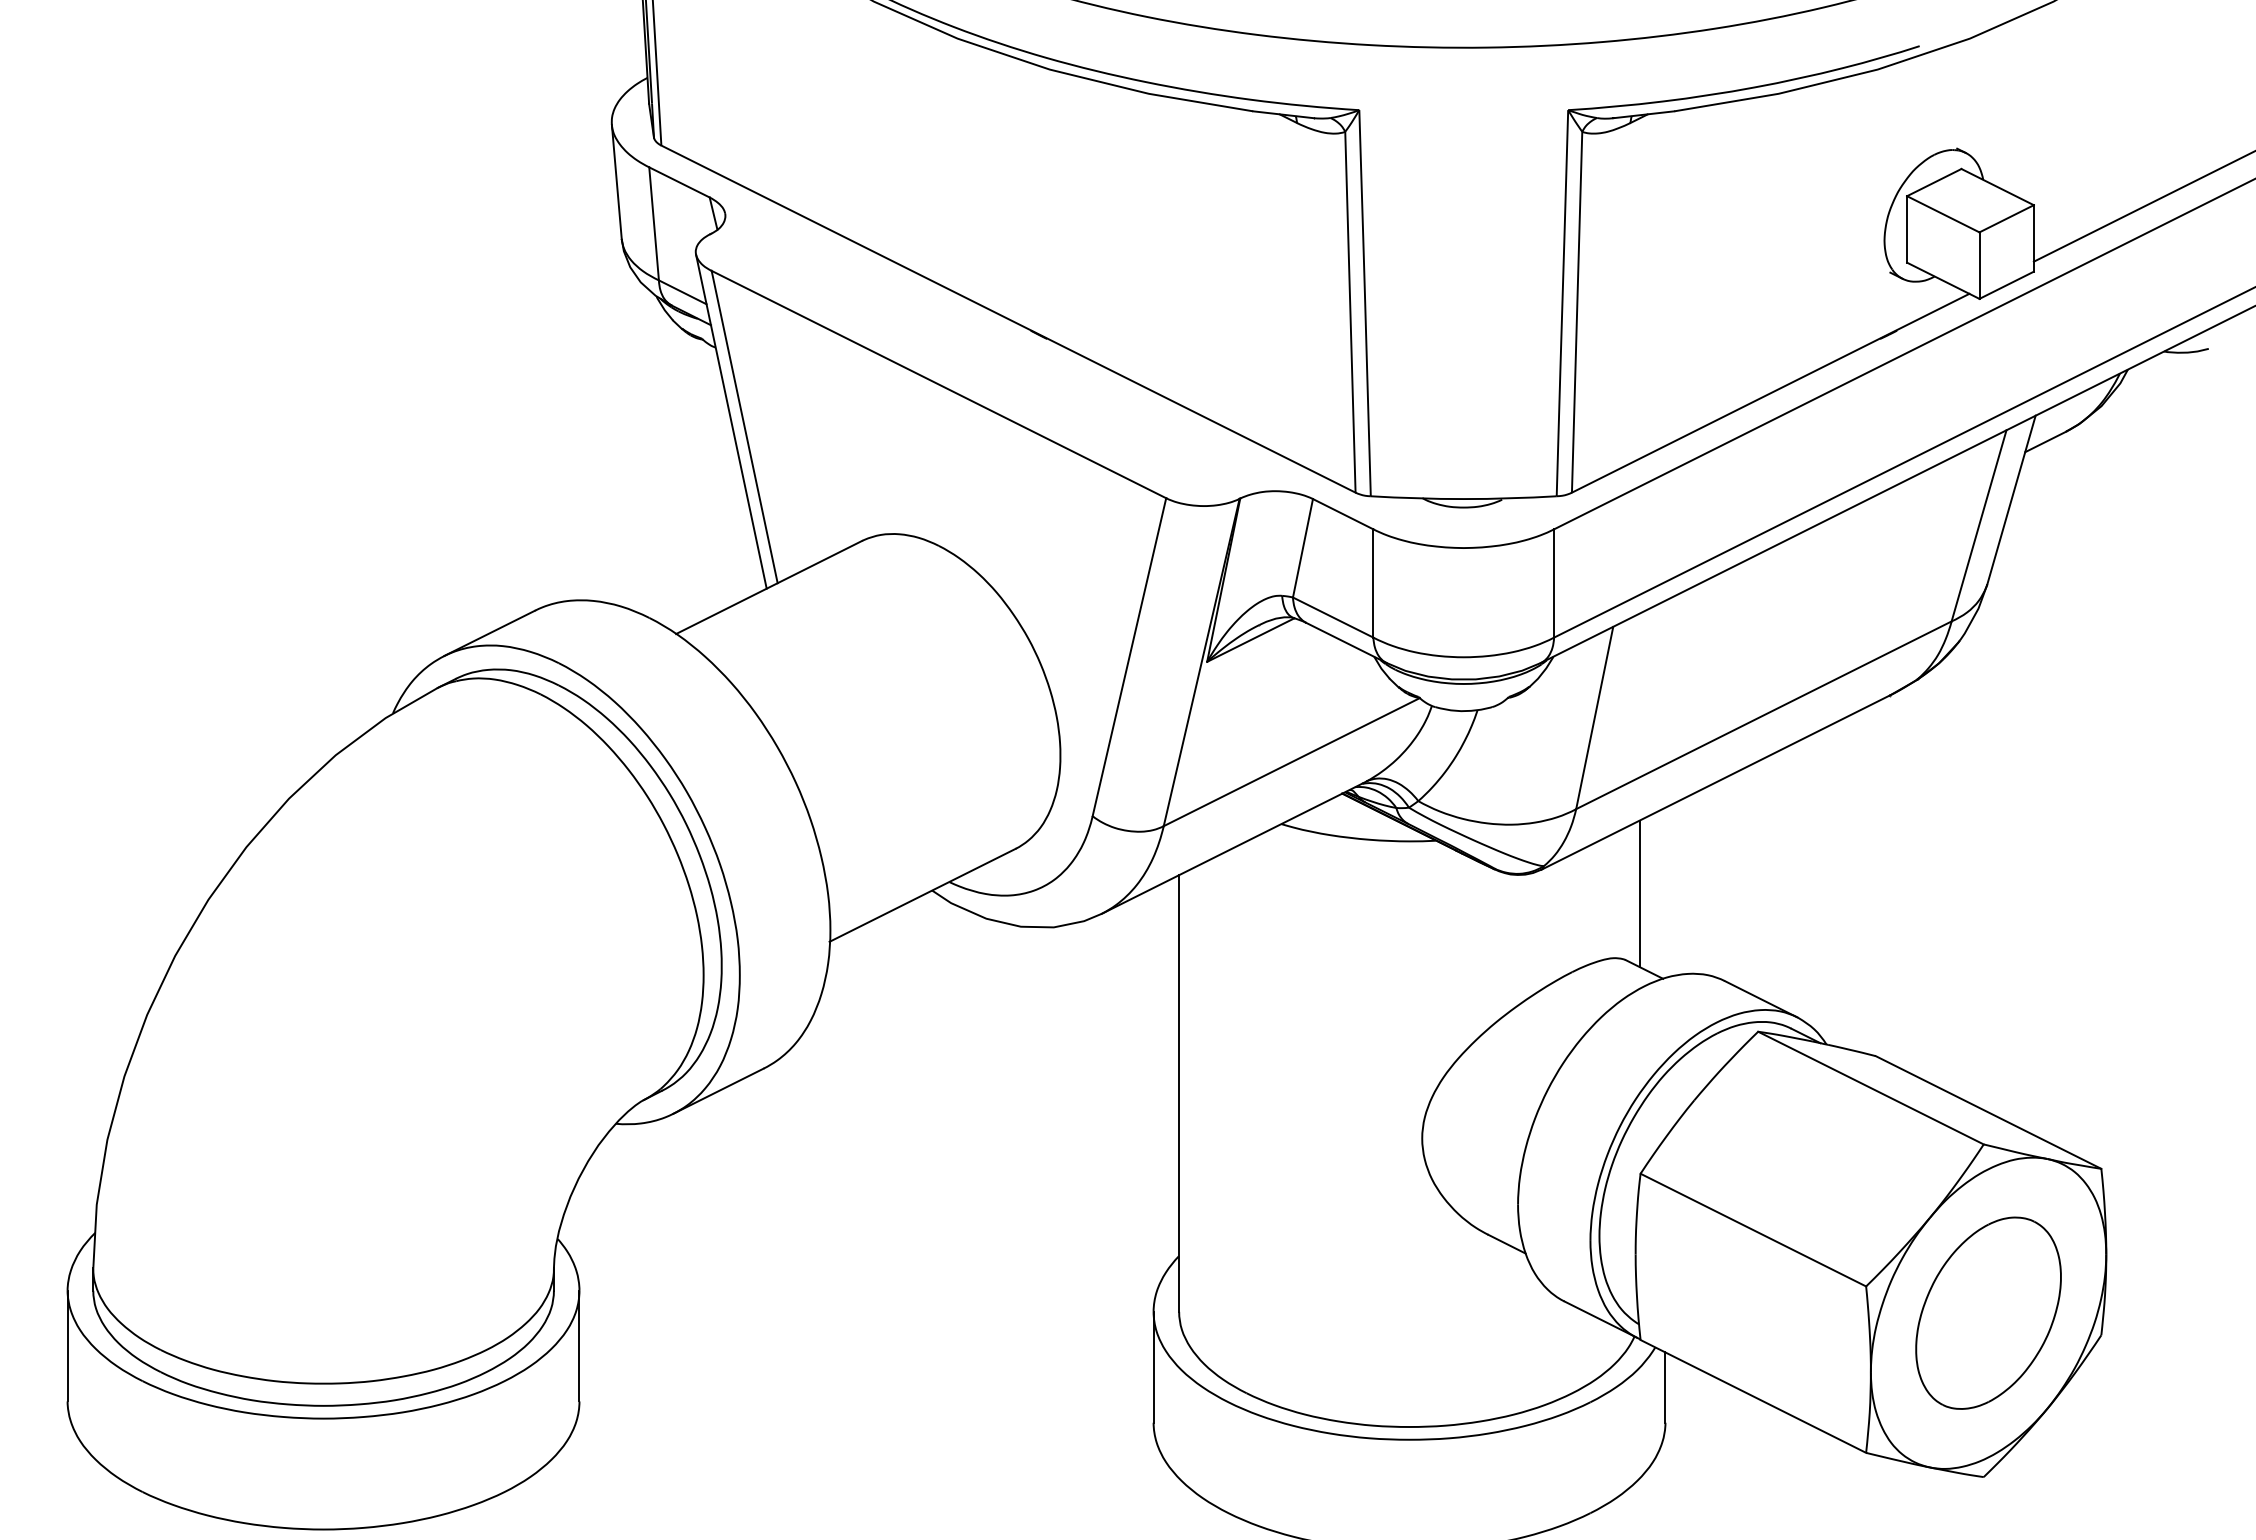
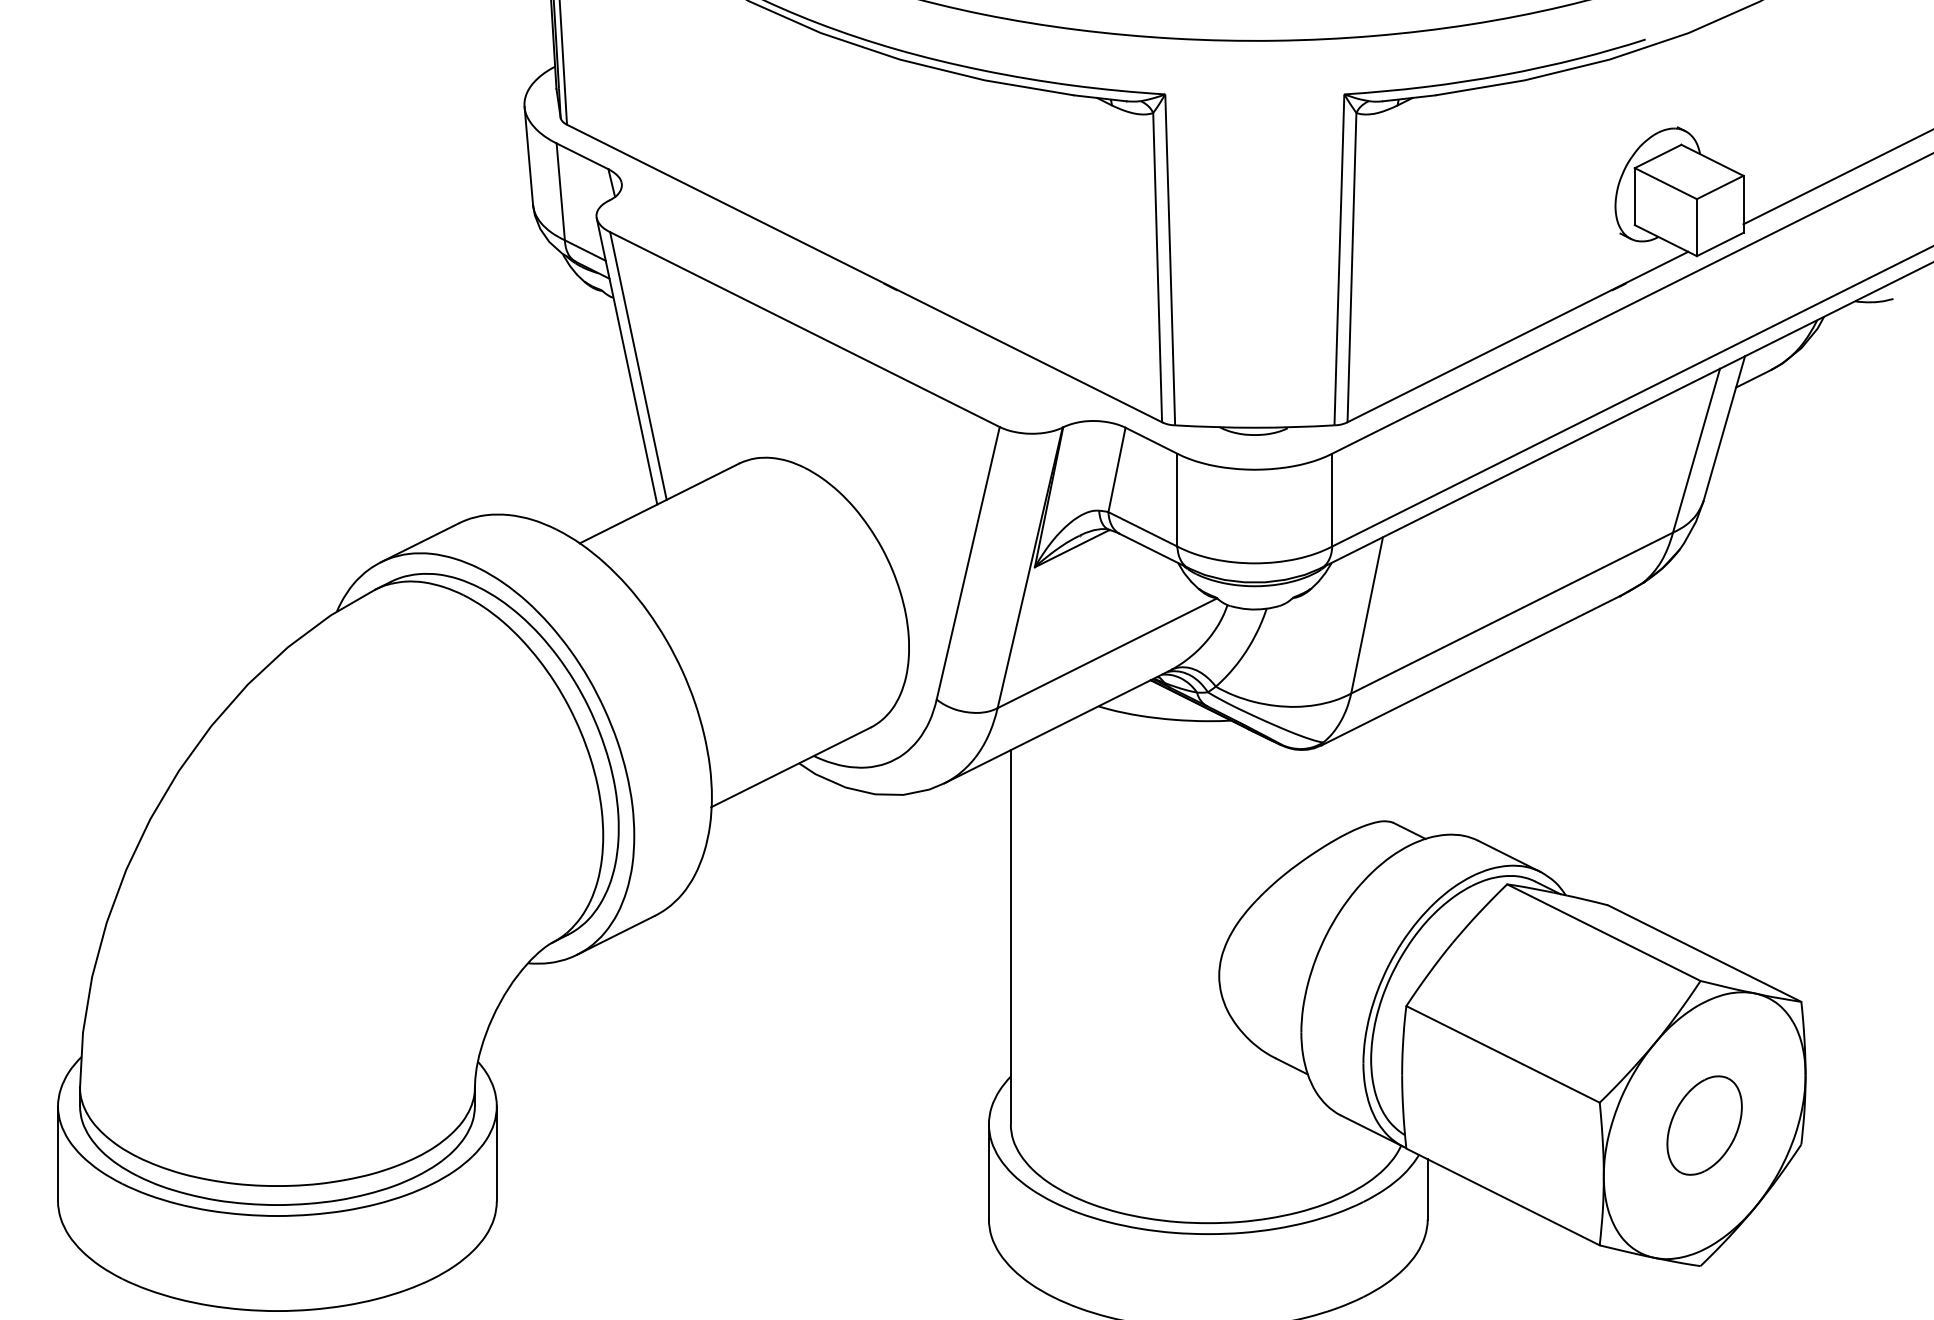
line: (1639, 893) -> (1405, 765), removed
part: (1988, 1312) -> (1704, 1125), size x0.6

